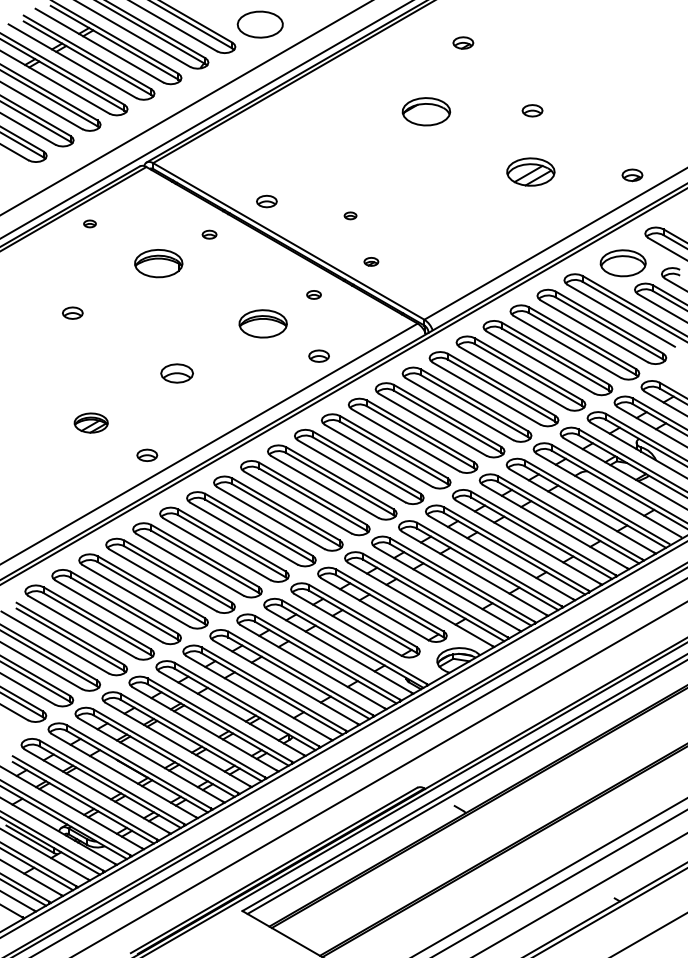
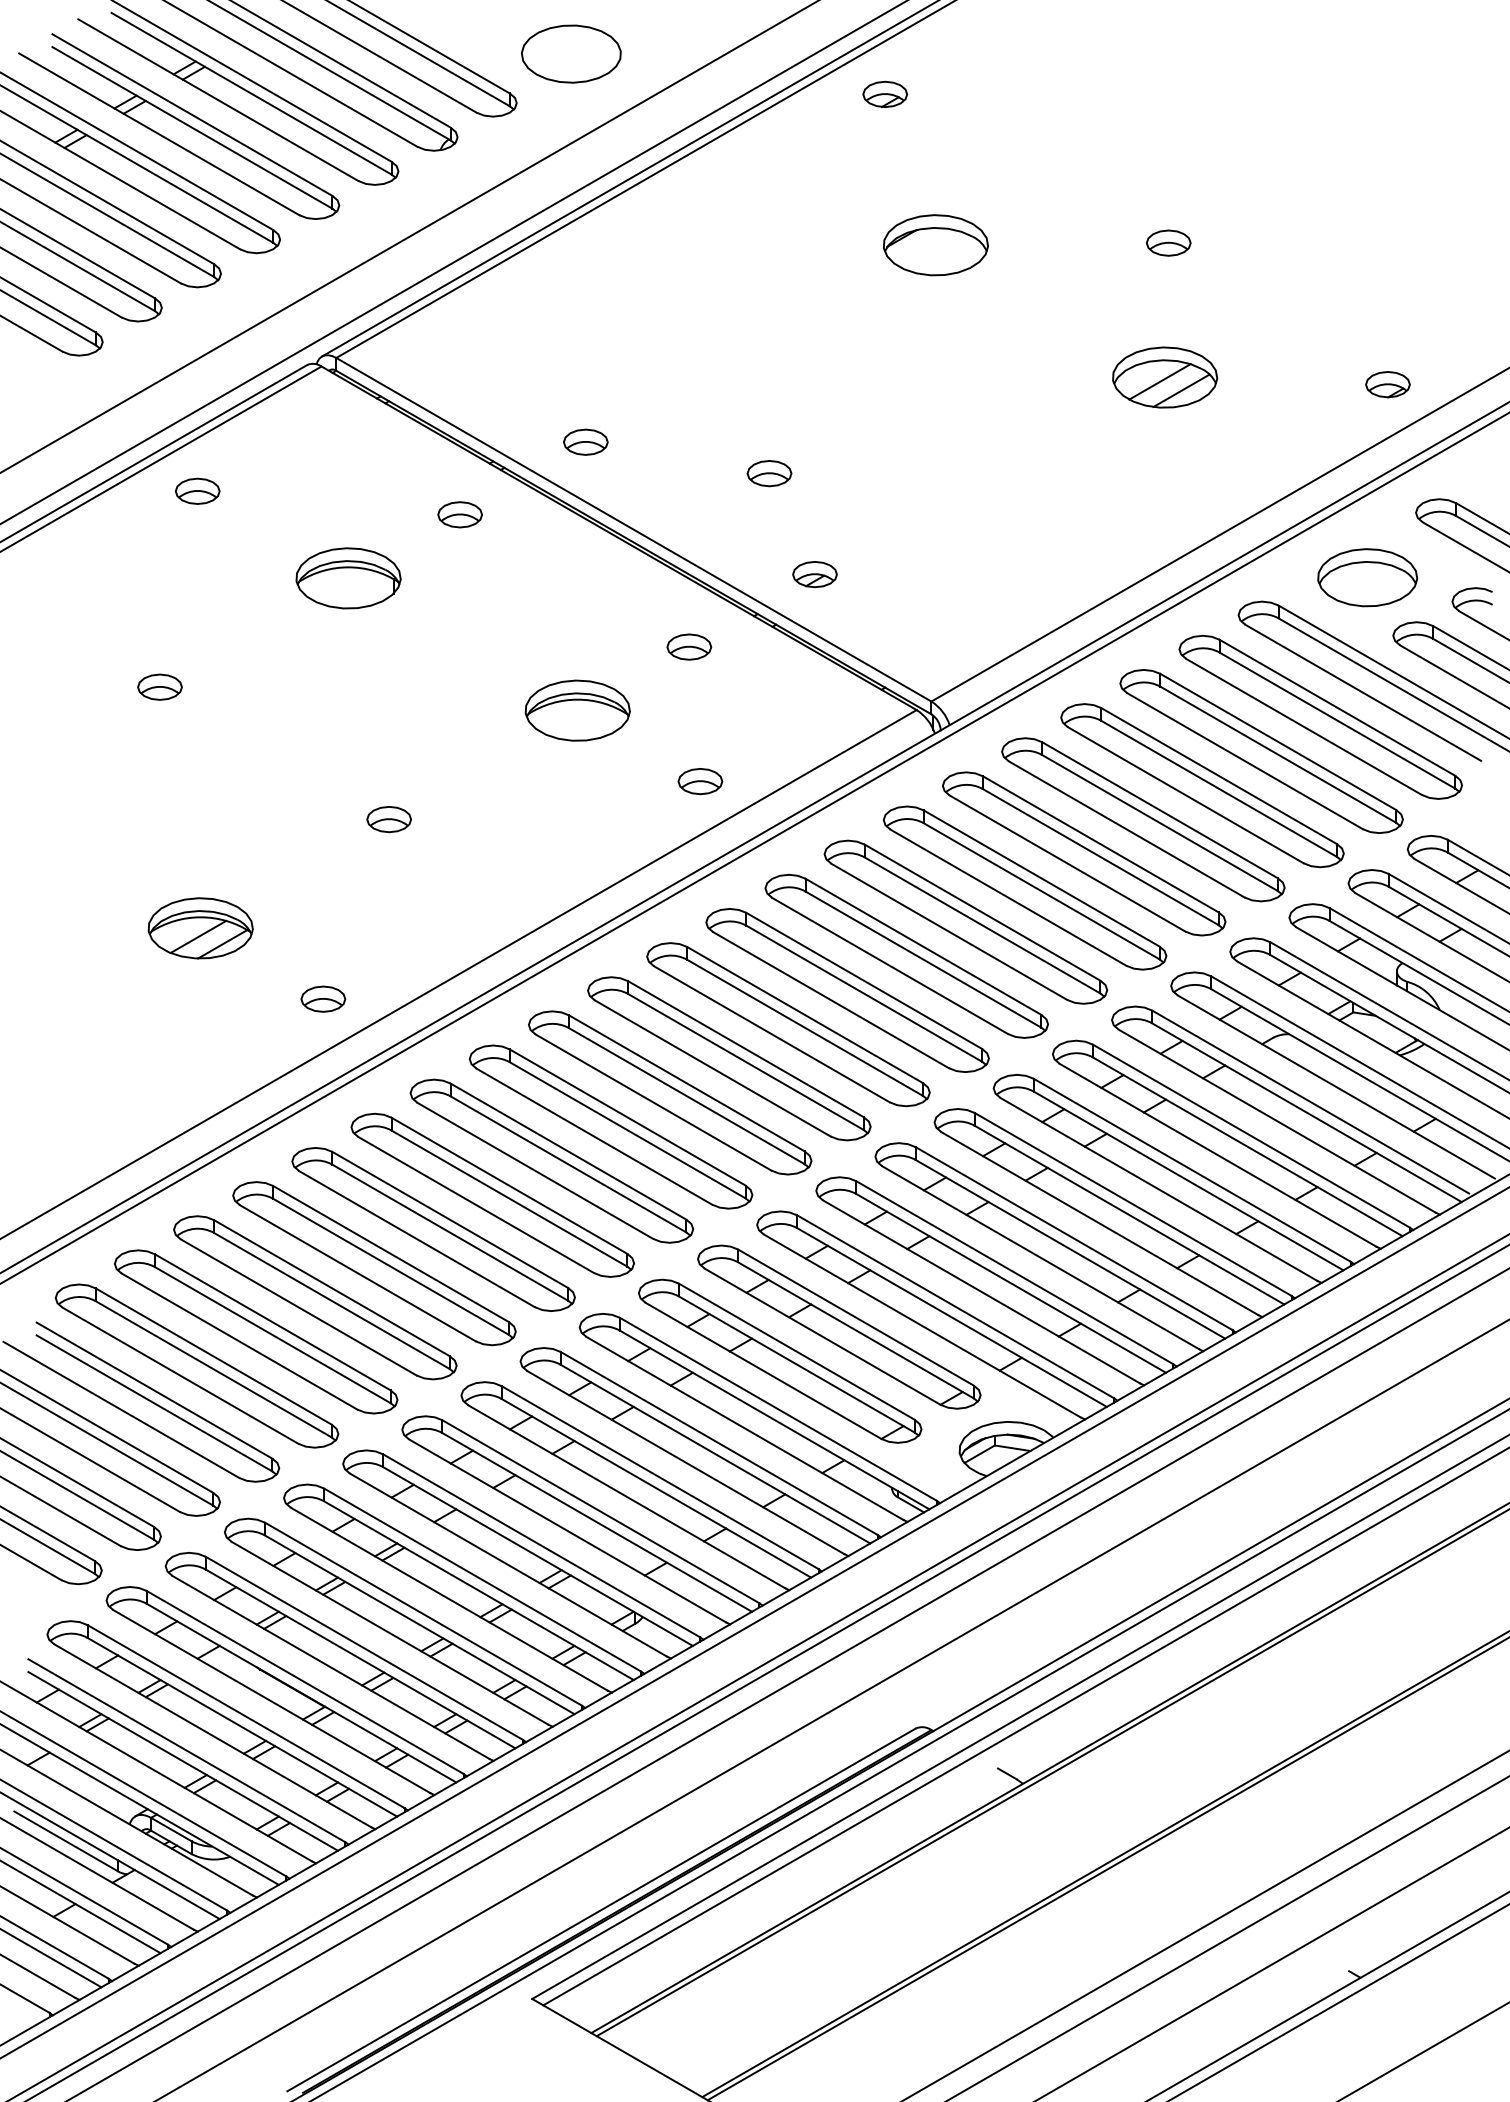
part: (463, 42) -> (885, 93), moved
part: (350, 215) -> (769, 472), size x1.67
part: (89, 223) -> (196, 490), size x1.67
part: (209, 234) -> (459, 514), size x1.43
part: (371, 261) -> (815, 573), size x1.43
part: (313, 294) -> (688, 646), size x1.43
part: (177, 373) -> (389, 819), size x0.62
part: (90, 422) -> (198, 927), size x1.43

